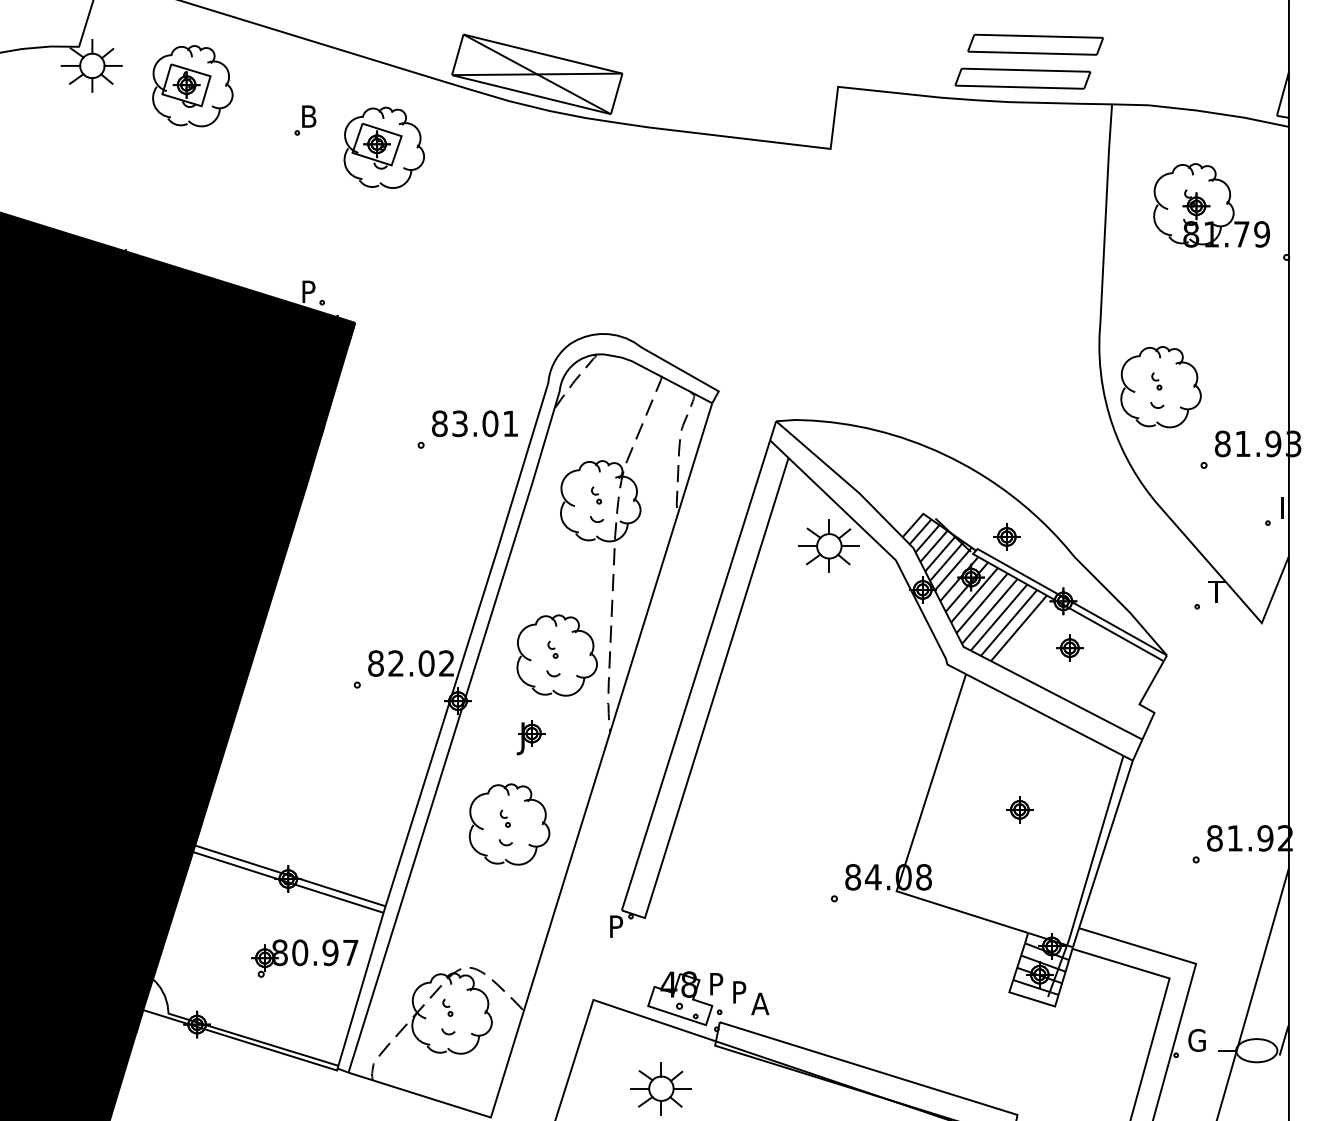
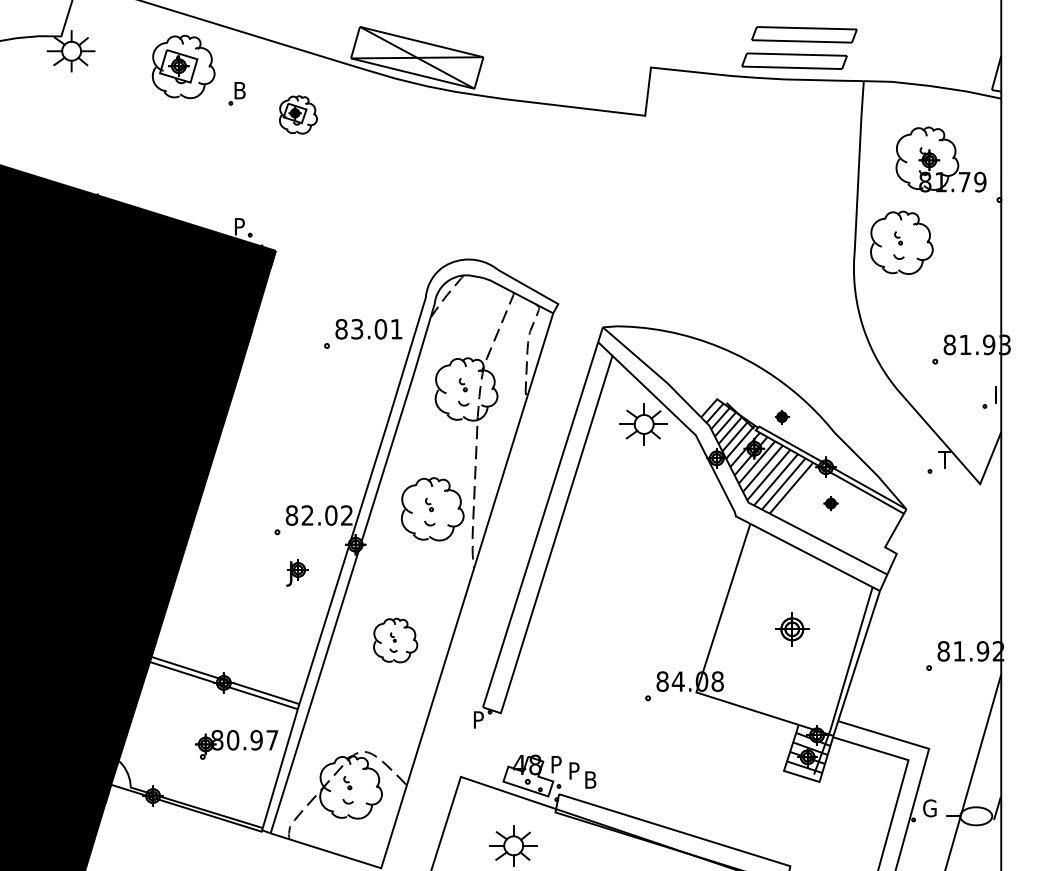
part: (192, 85) -> (183, 66), moved
part: (384, 147) -> (298, 114), size x0.6
part: (1160, 386) -> (901, 242), moved
part: (1006, 536) -> (781, 416), size x0.7
part: (1069, 648) -> (830, 503), size x0.7
part: (531, 736) -> (297, 572), moved
part: (1018, 808) -> (791, 628), size x1.6
part: (509, 824) -> (395, 640), size x0.7
text: (760, 1003) -> (590, 779), A -> B

